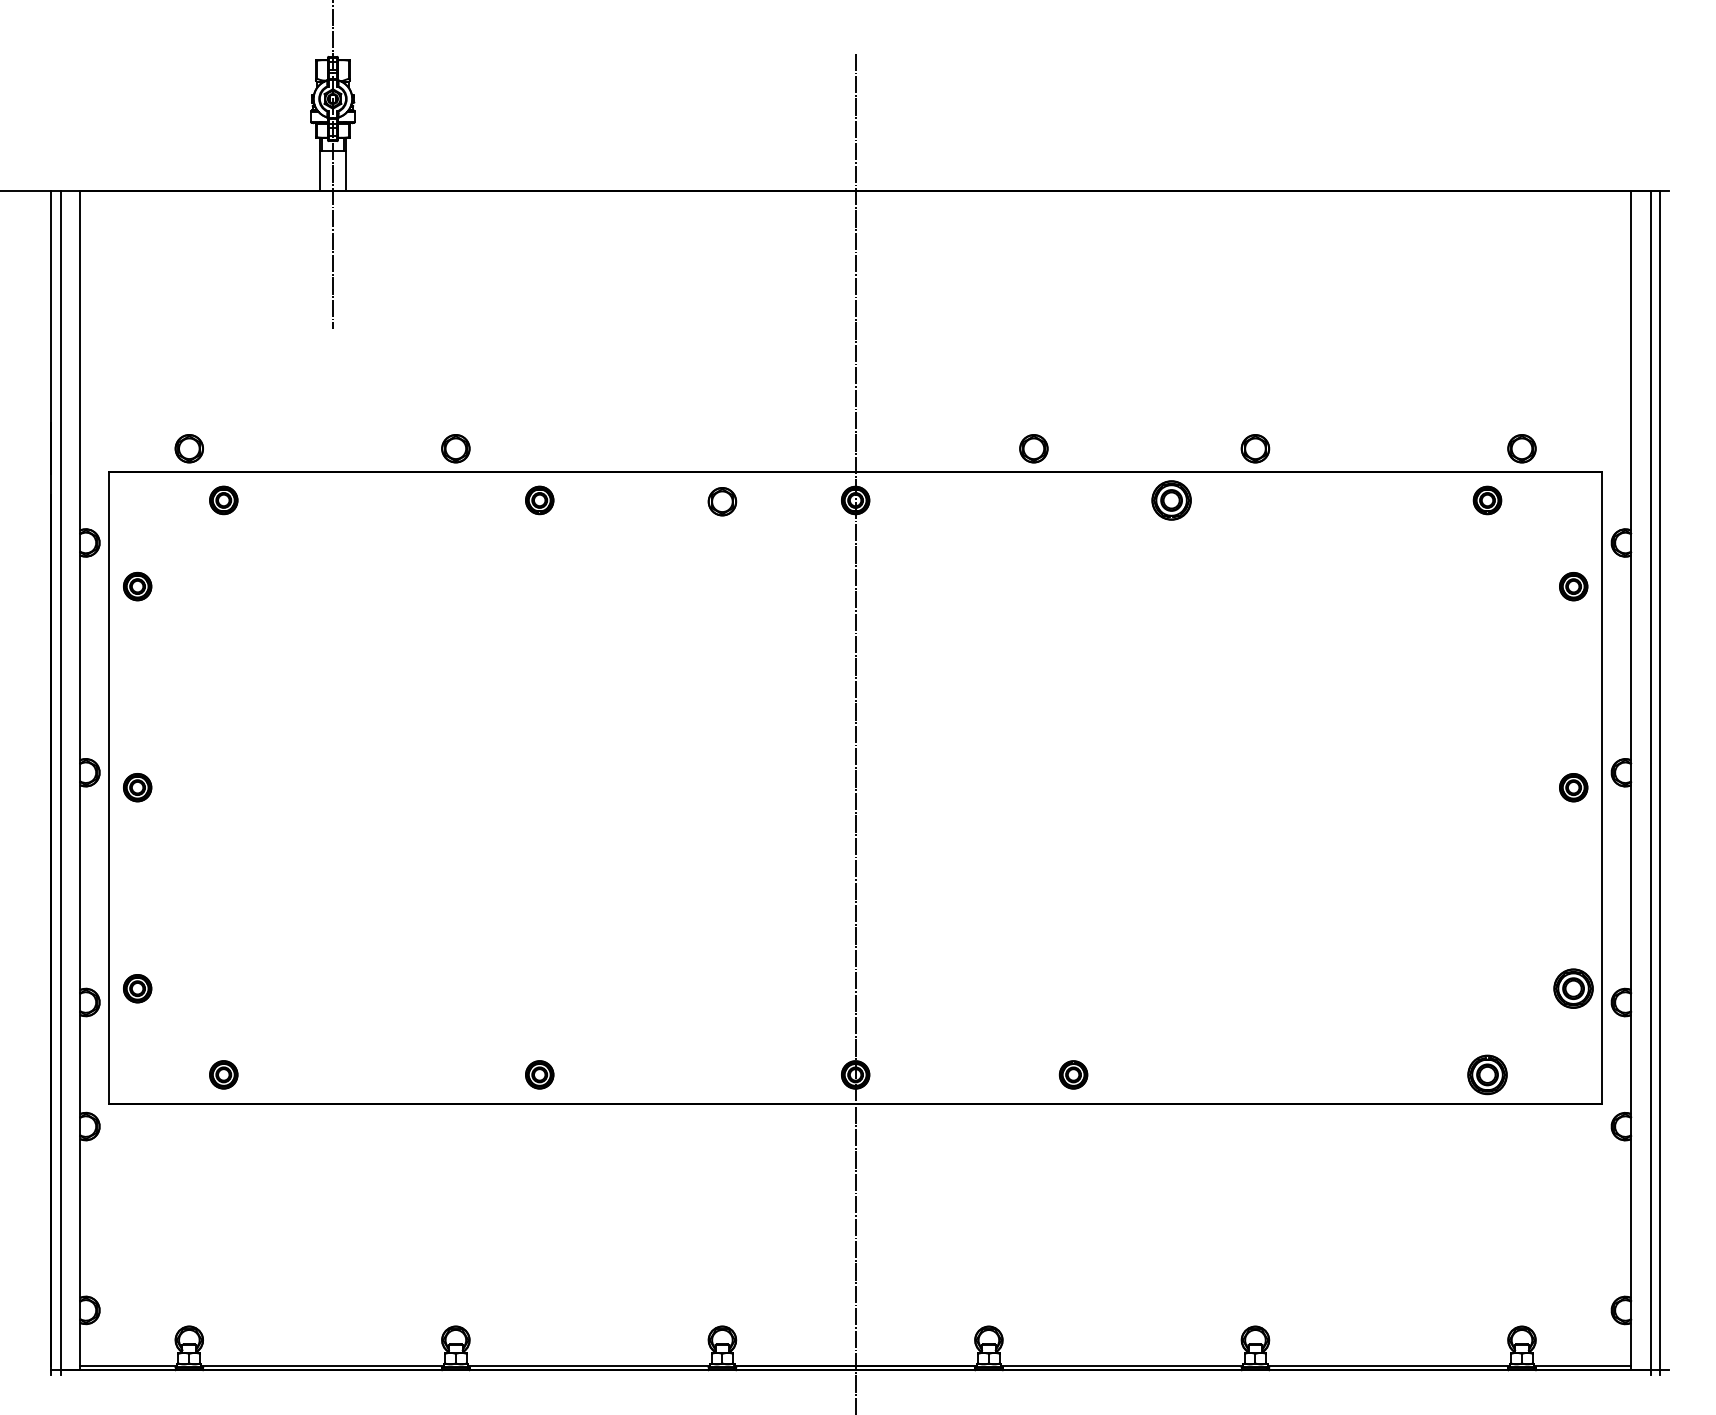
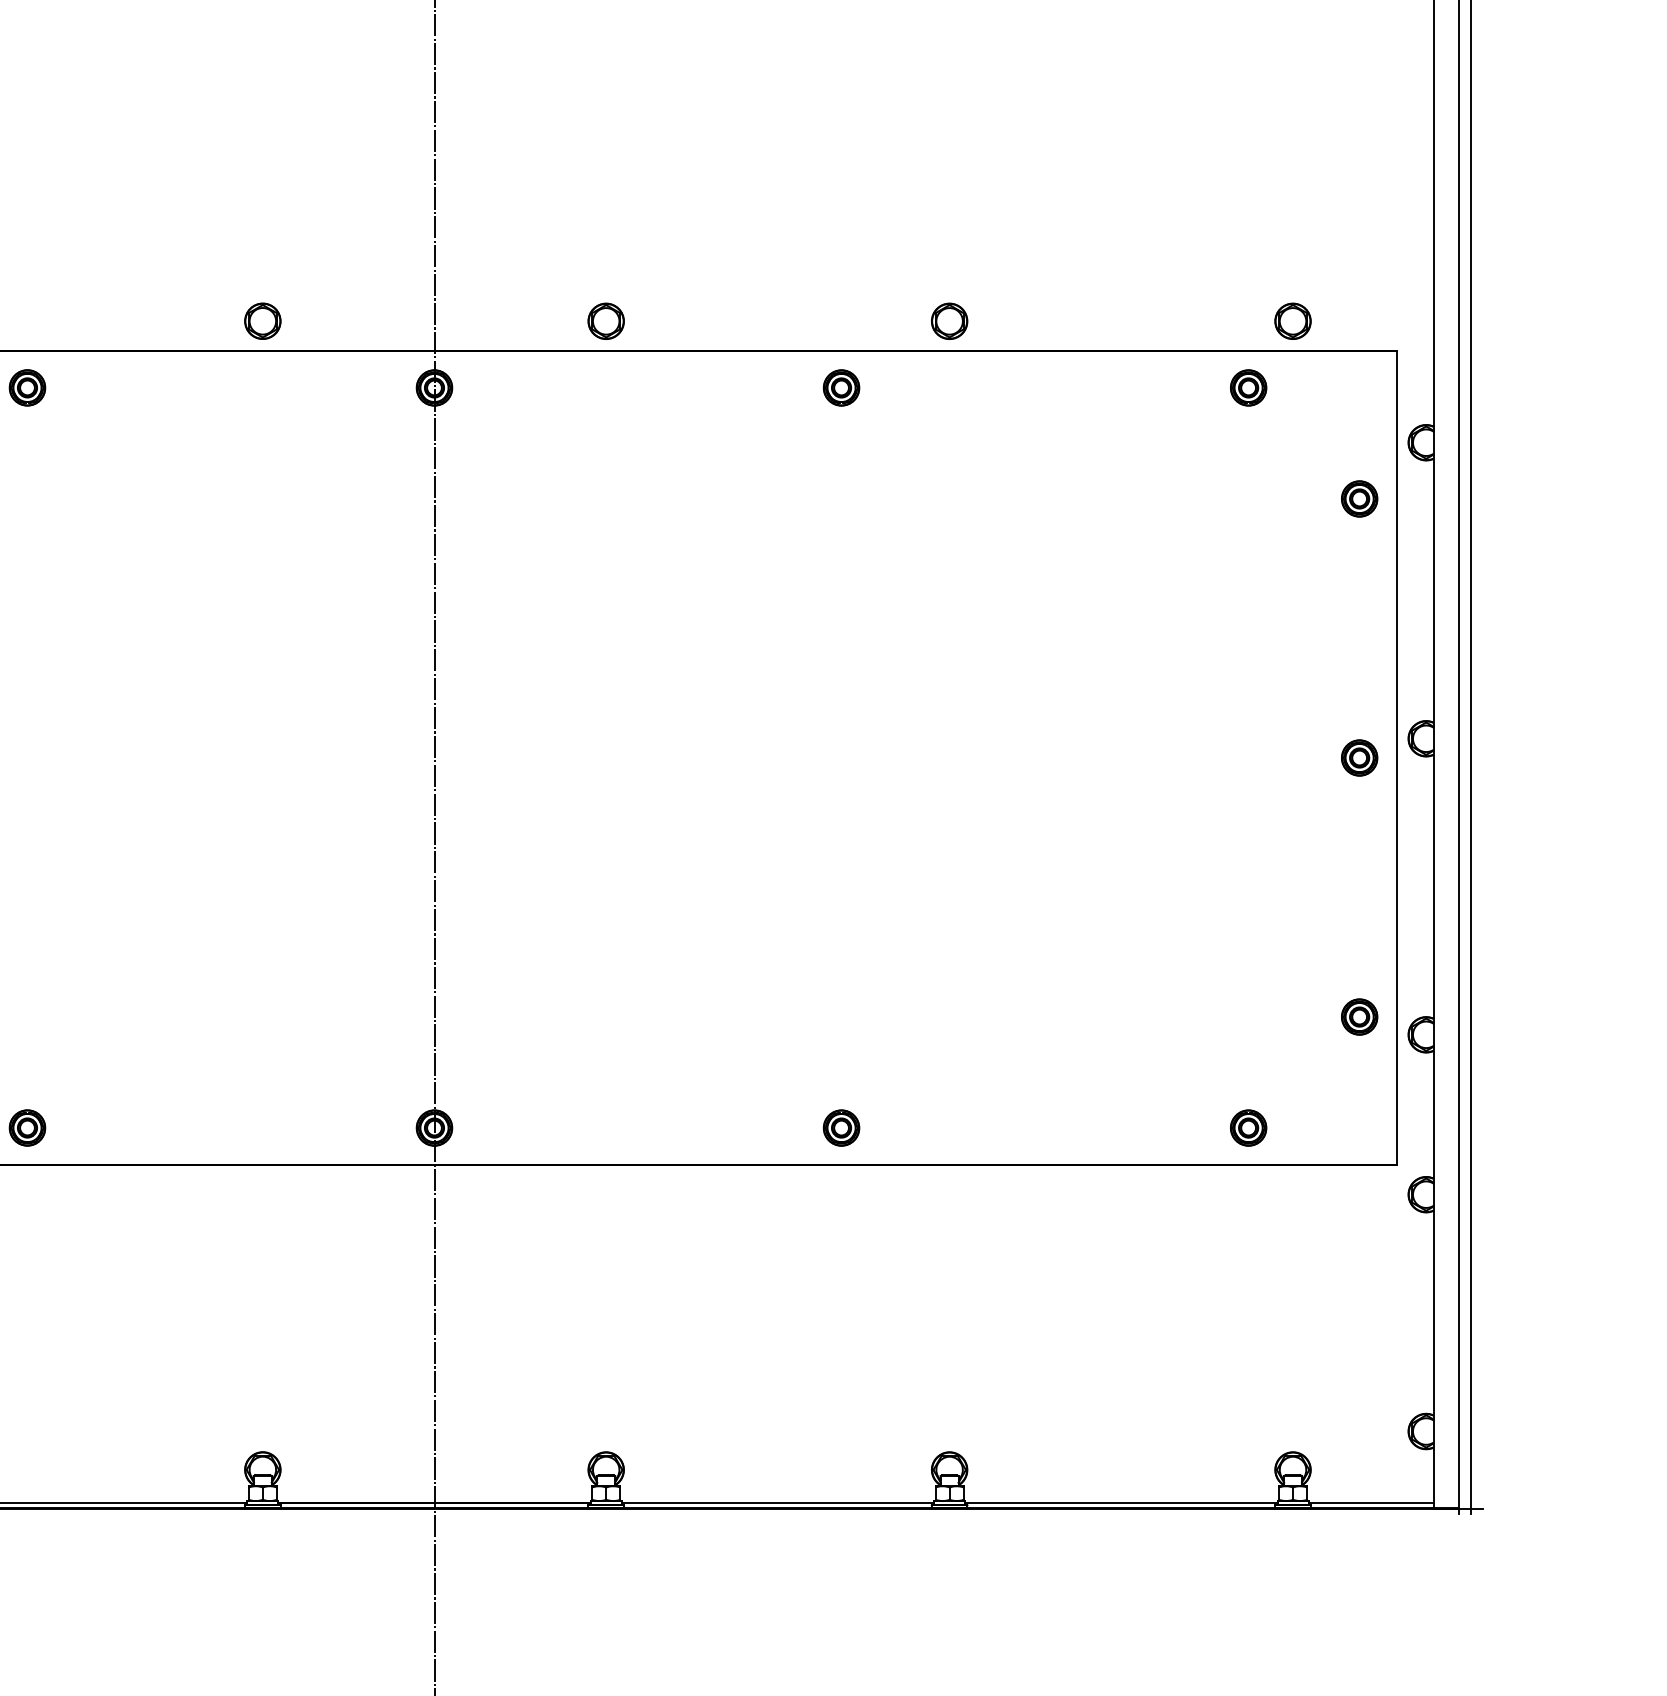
part: (1033, 448) -> (605, 320), moved
part: (1171, 500) -> (841, 387), size x0.71
part: (722, 501) -> (262, 320), moved
part: (1573, 988) -> (1359, 1016), size x0.71
part: (1073, 1074) -> (841, 1127), moved
part: (1487, 1074) -> (1248, 1127), size x0.71

